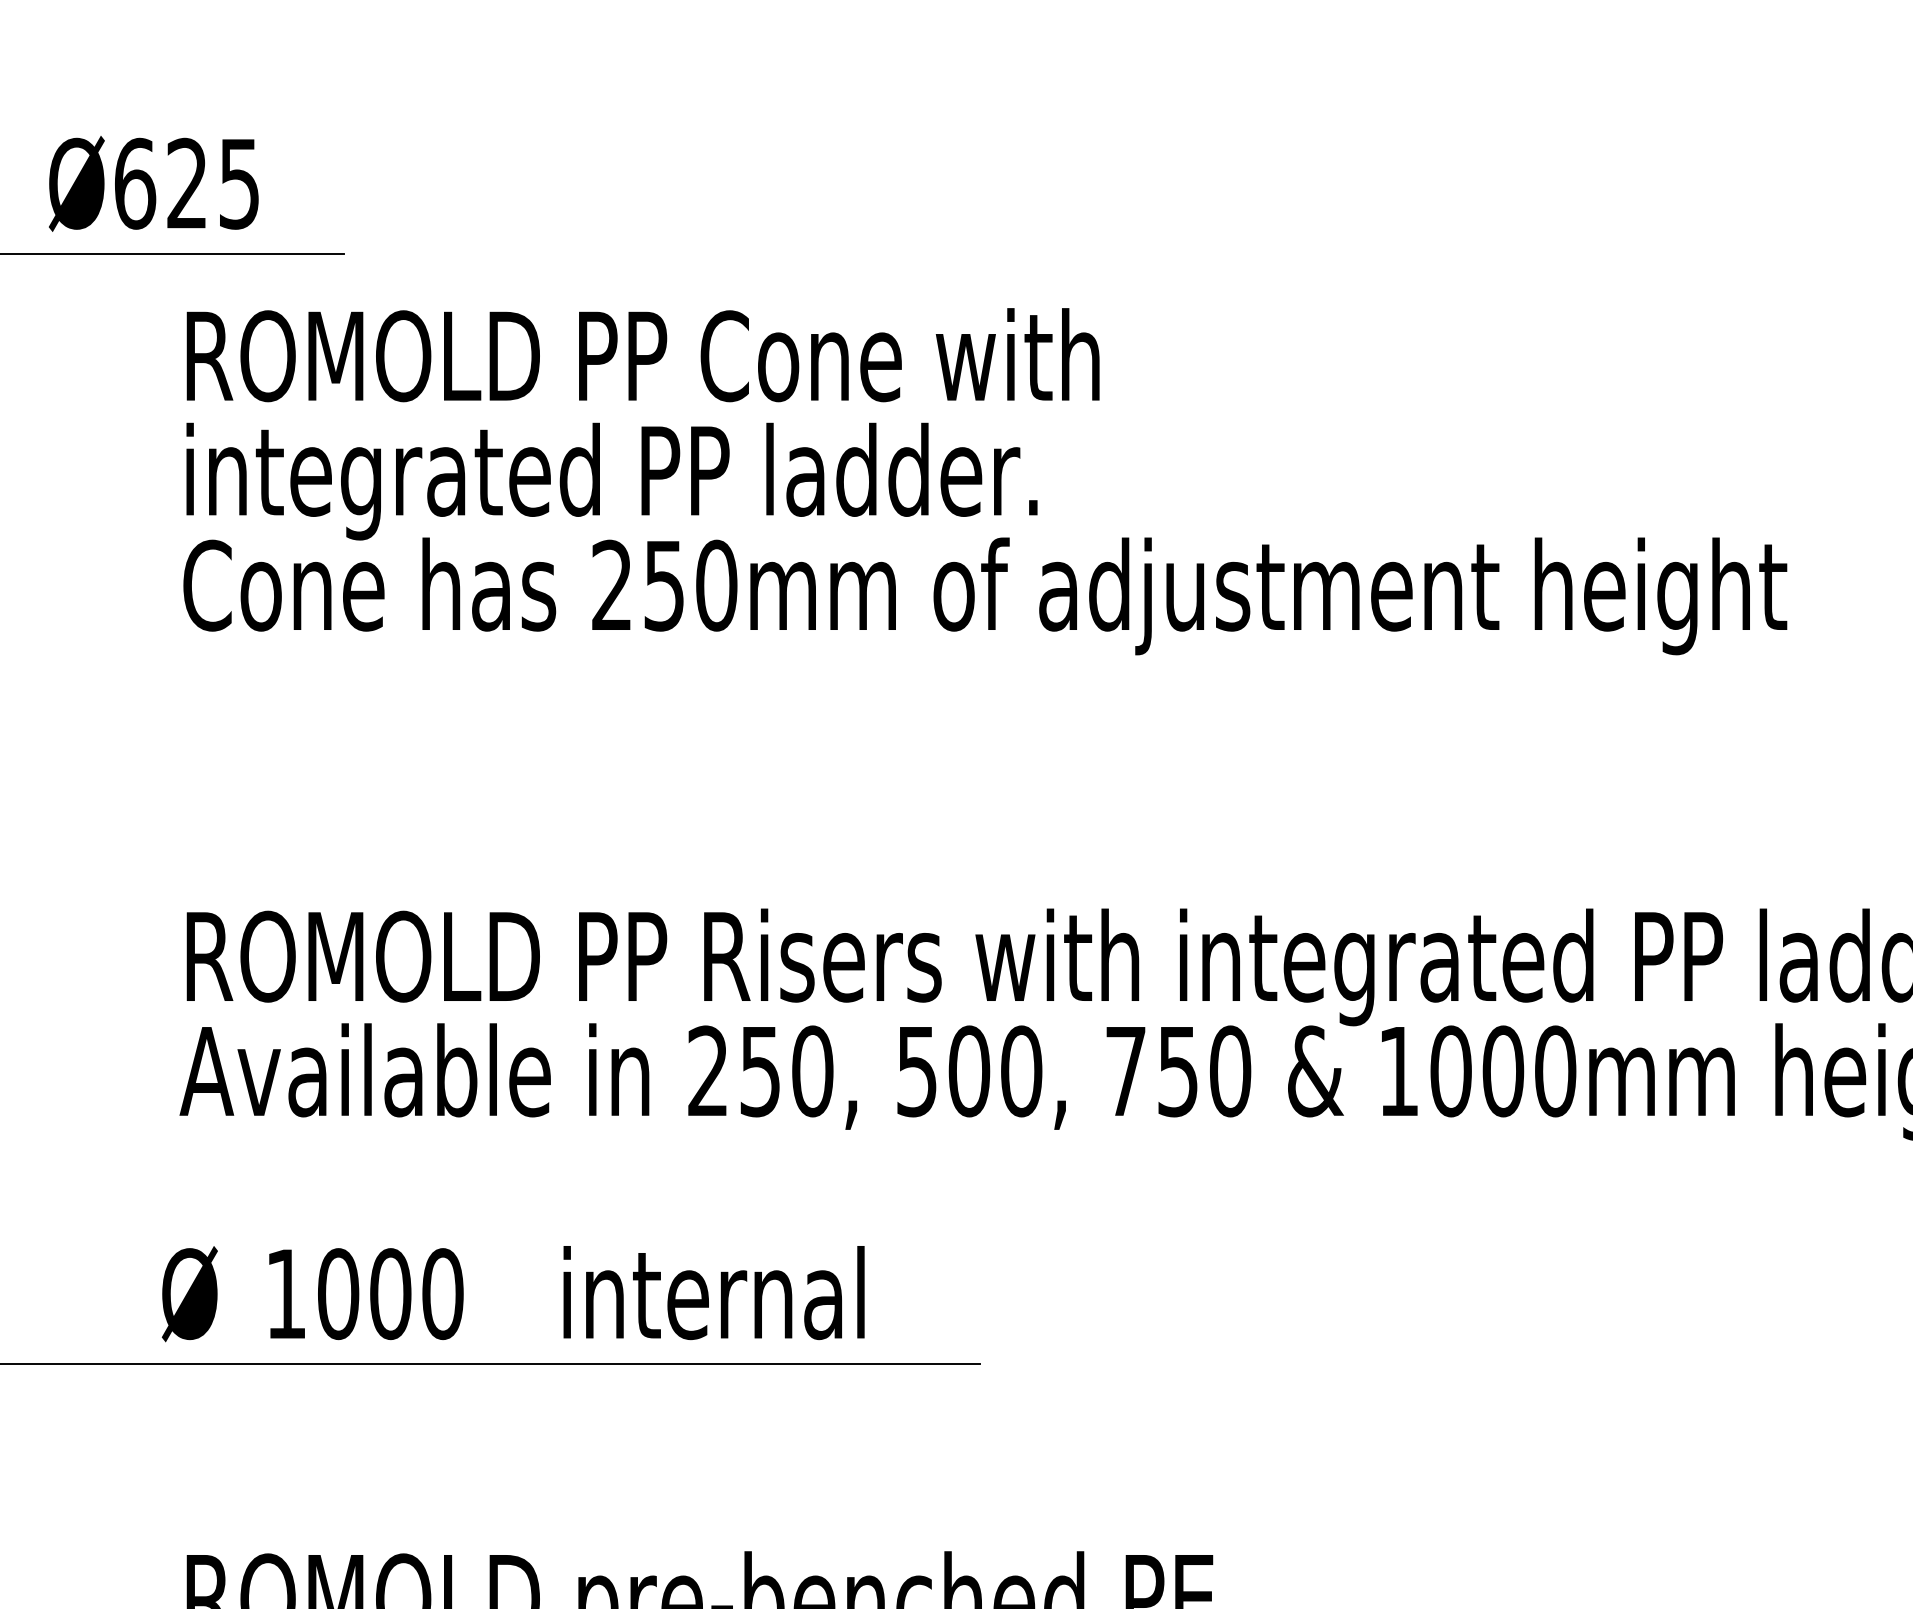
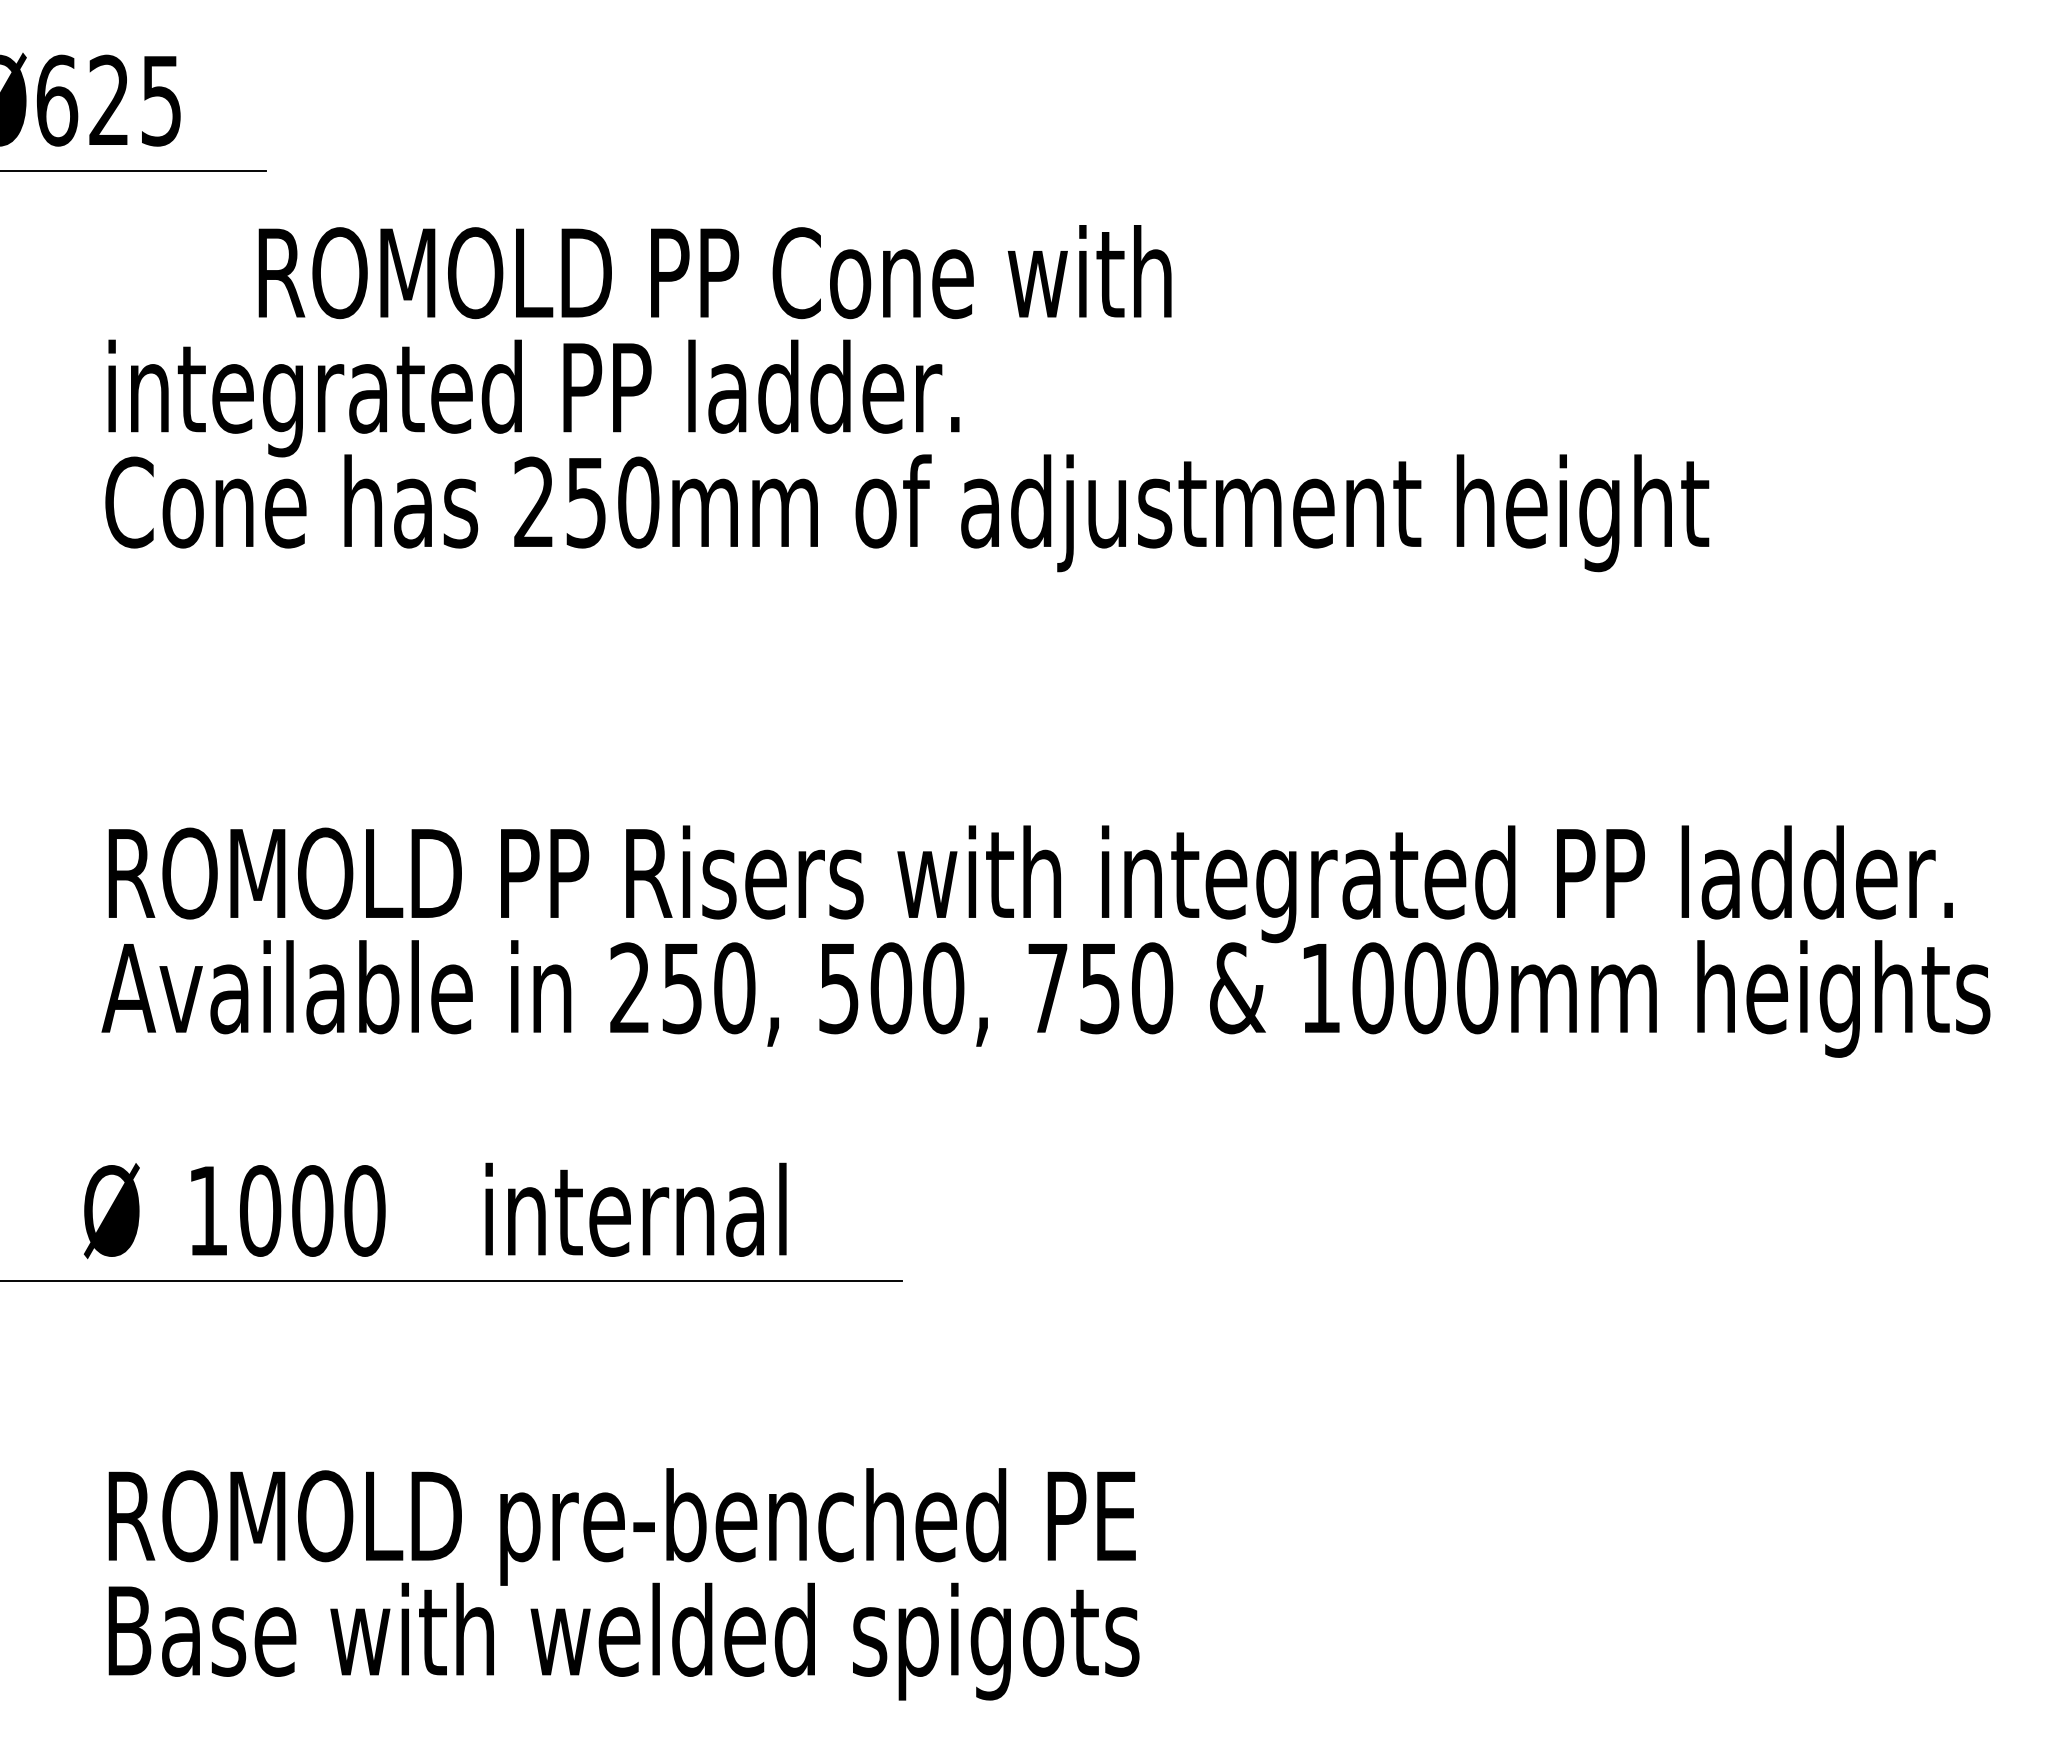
text: (642, 355) -> (714, 272), moved

